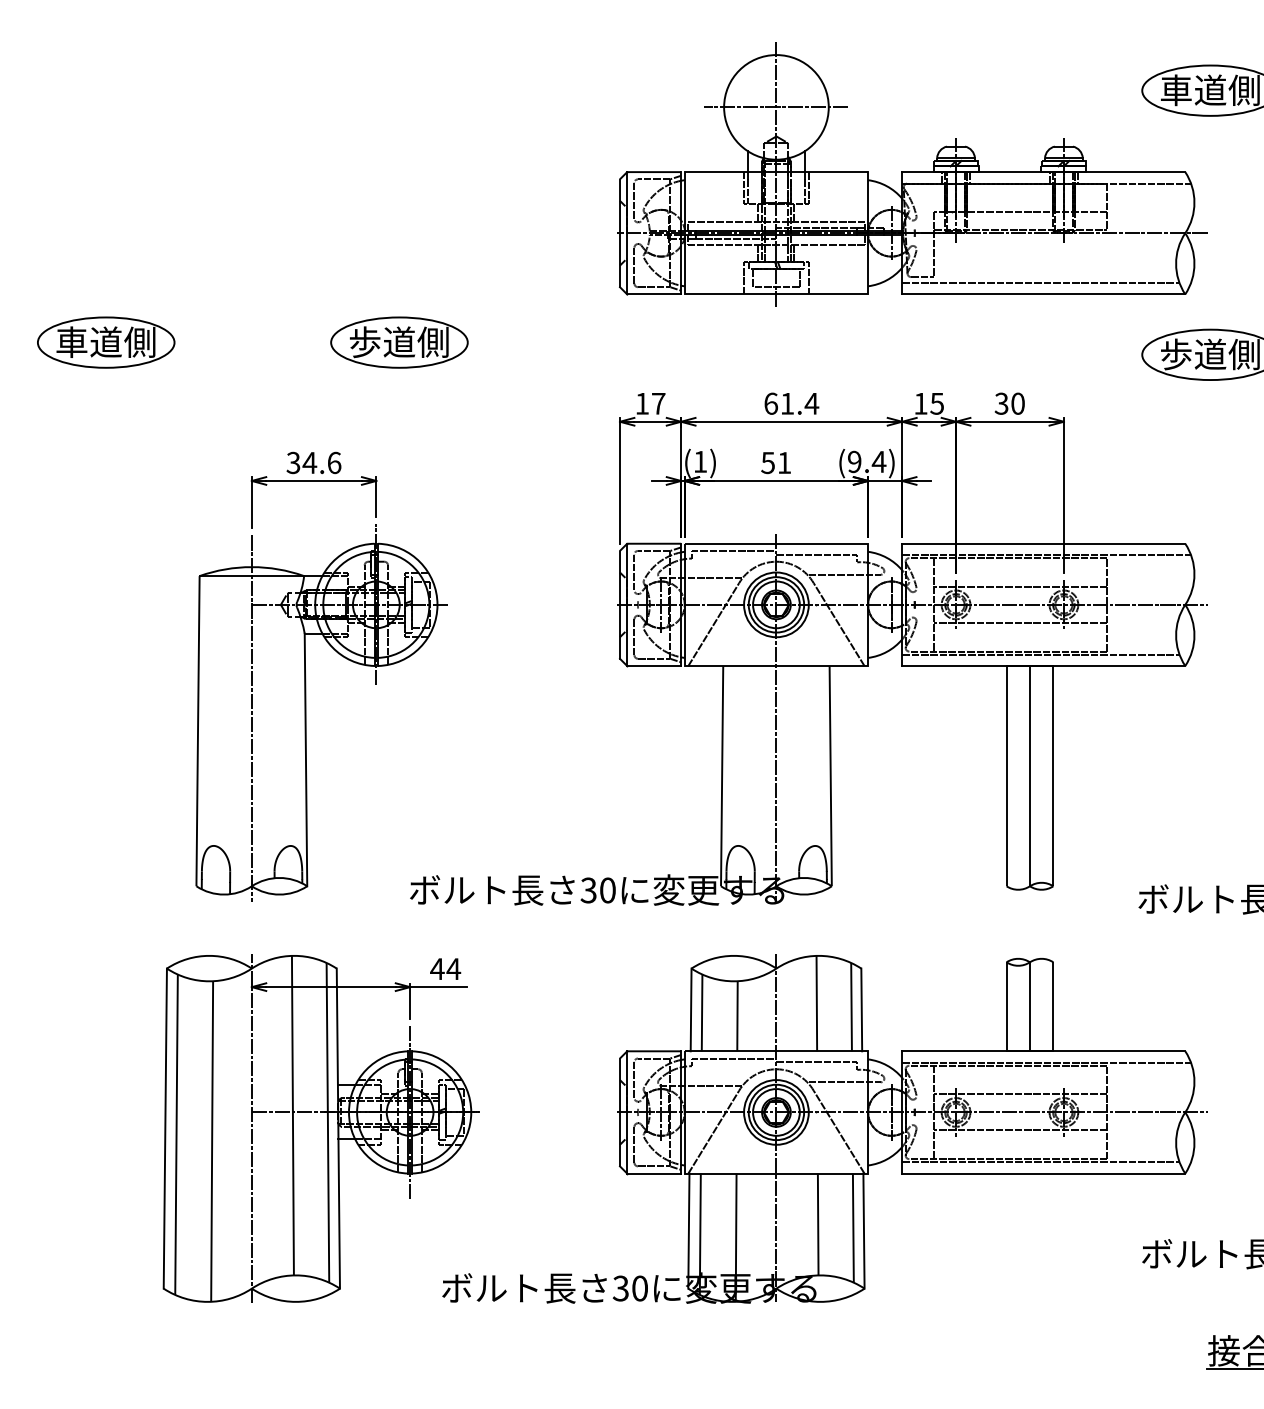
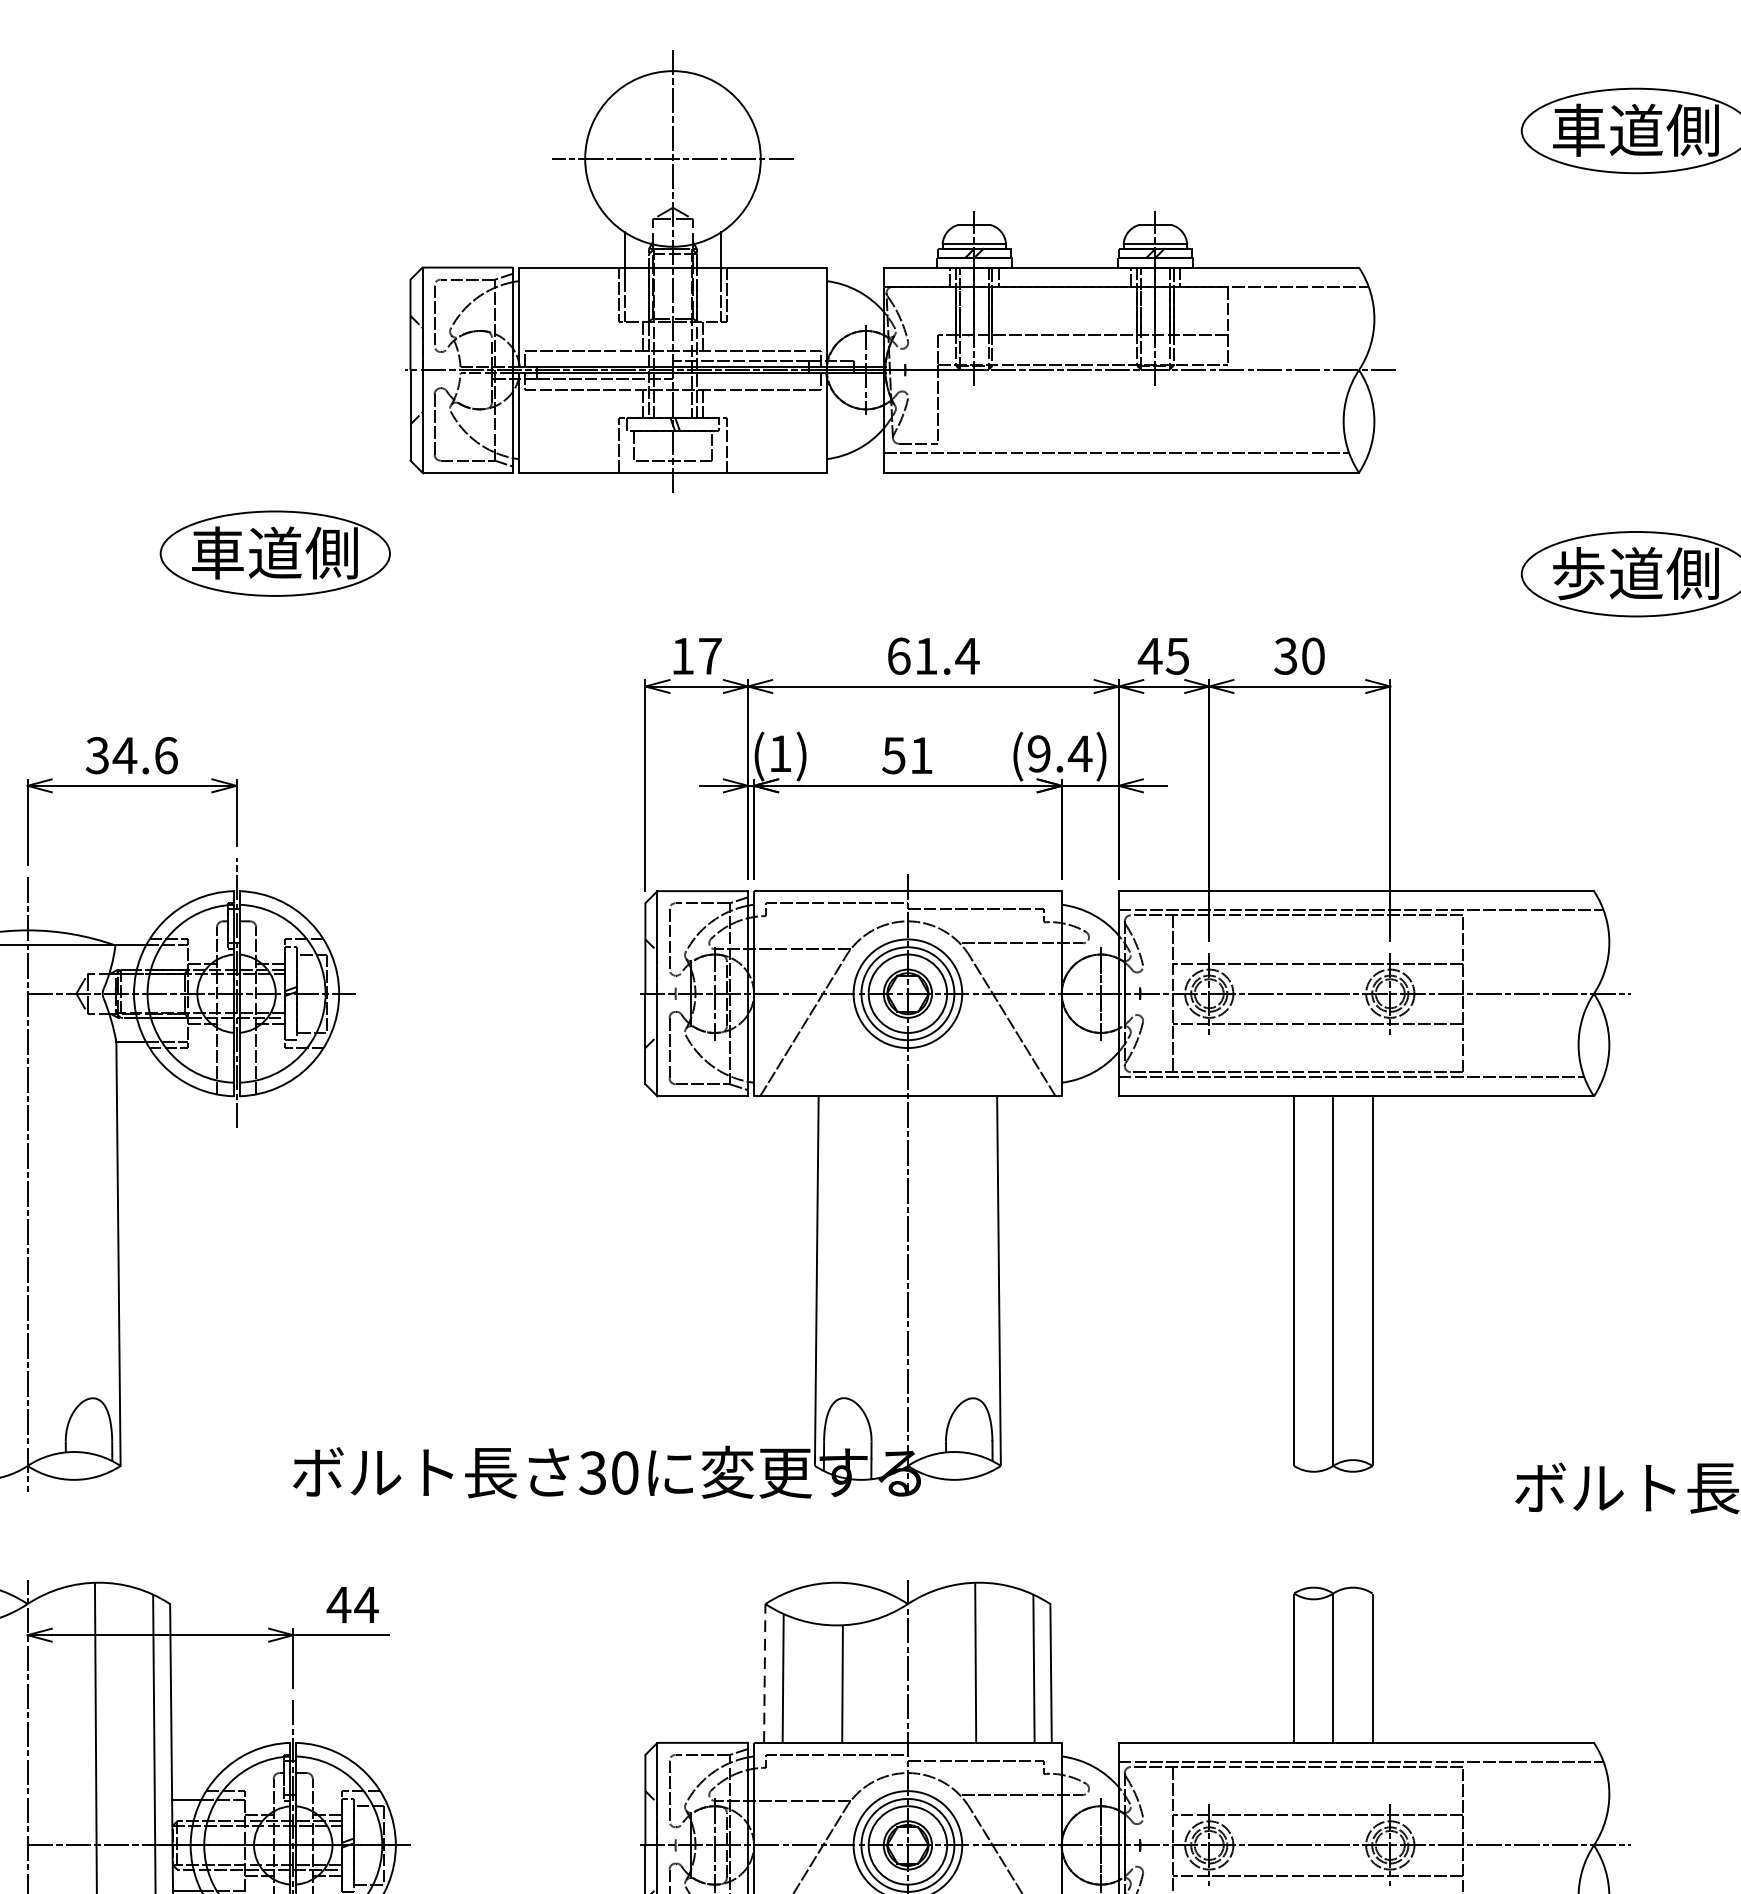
part: (912, 174) -> (901, 271), moved
text: (364, 342) -> (216, 553), 歩道側 -> 車道側
text: (920, 403) -> (1149, 655), 15 -> 45
line: (691, 1009) -> (765, 1672), solid -> dashed

